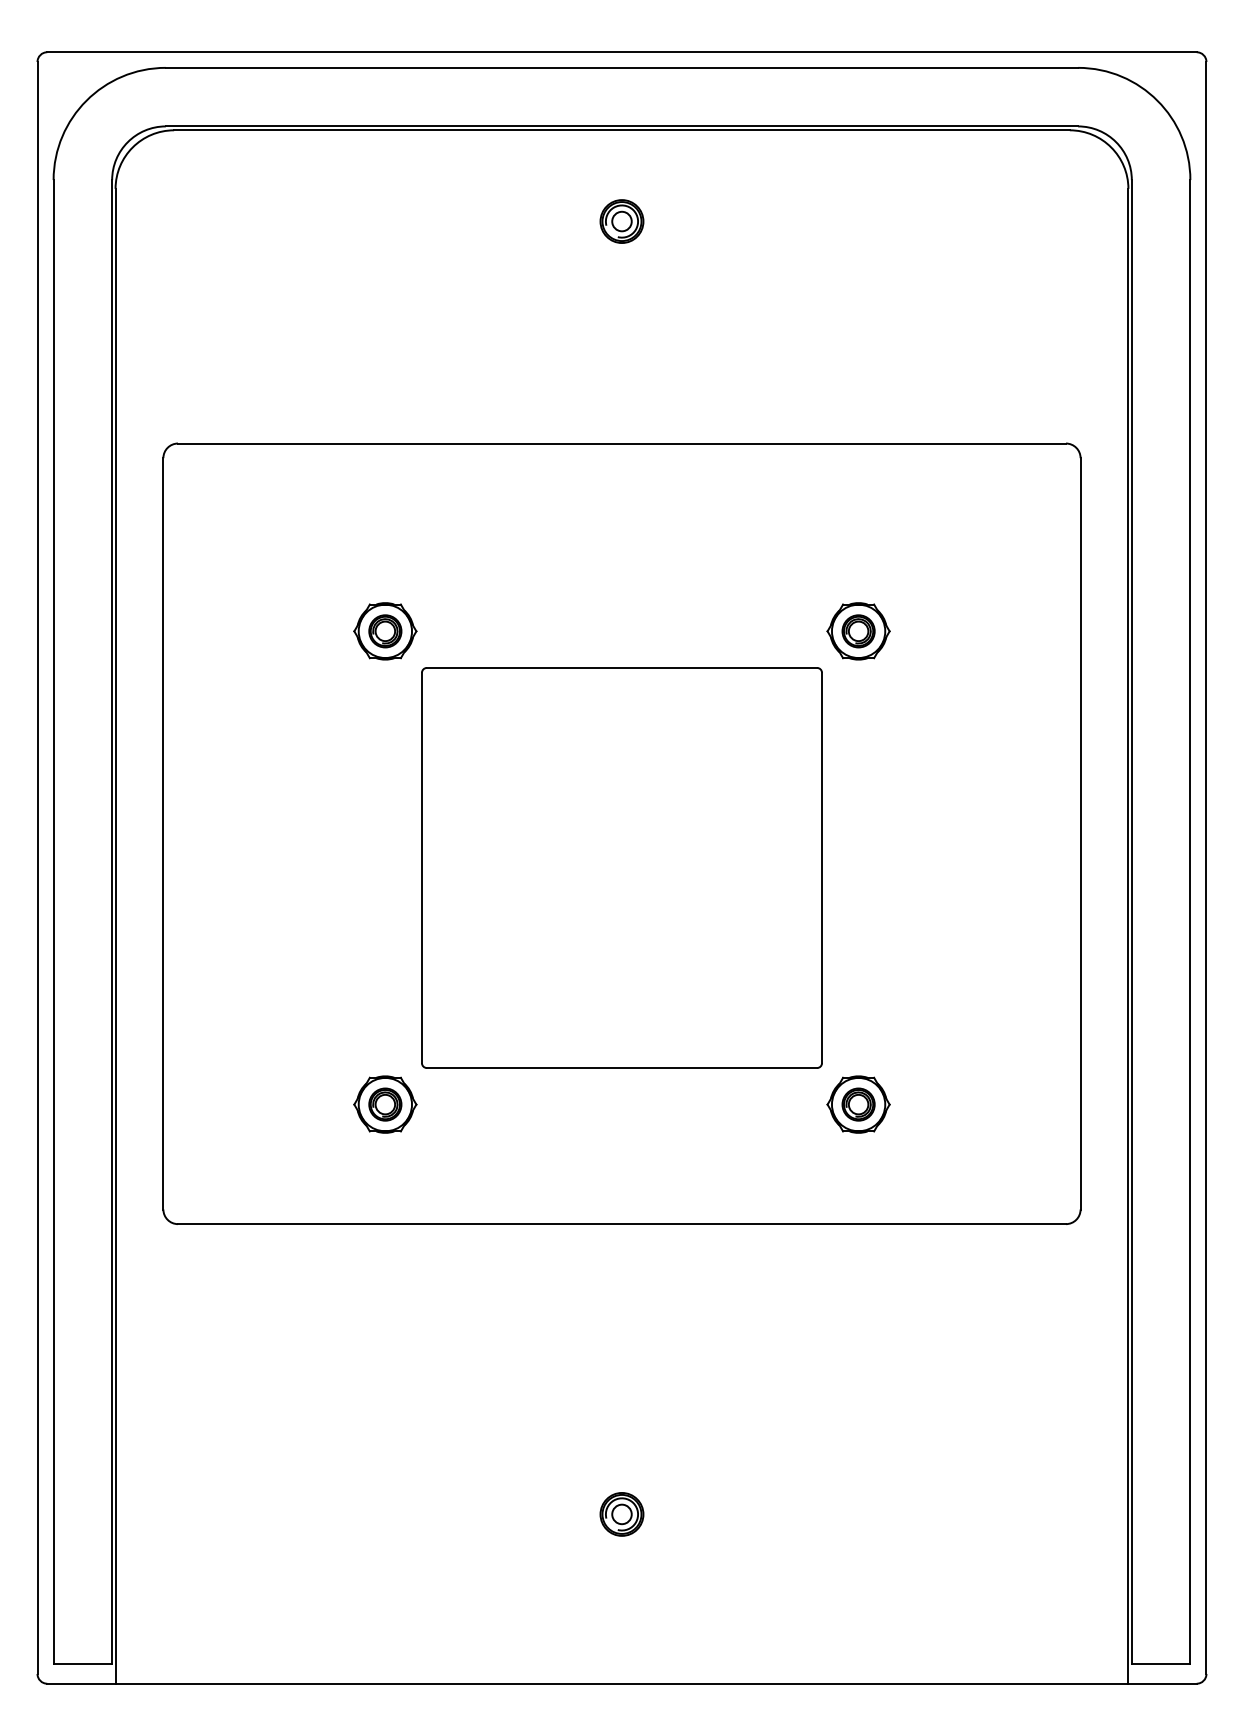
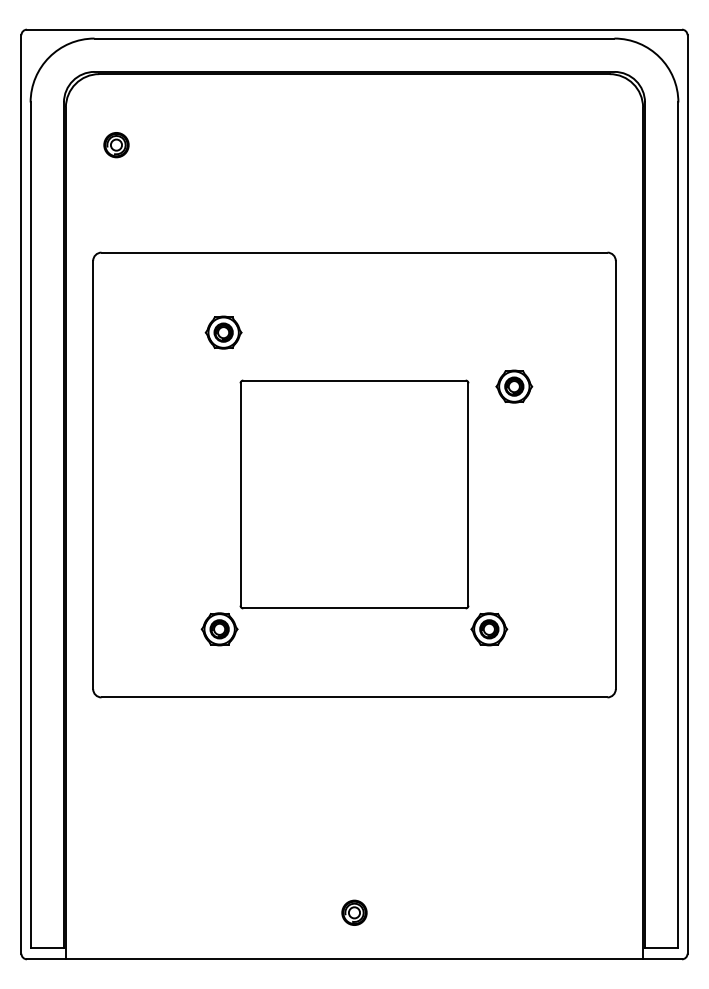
part: (622, 222) -> (116, 145), moved
part: (385, 631) -> (223, 332), moved
part: (858, 631) -> (514, 386), moved
part: (622, 1513) -> (354, 912), moved

